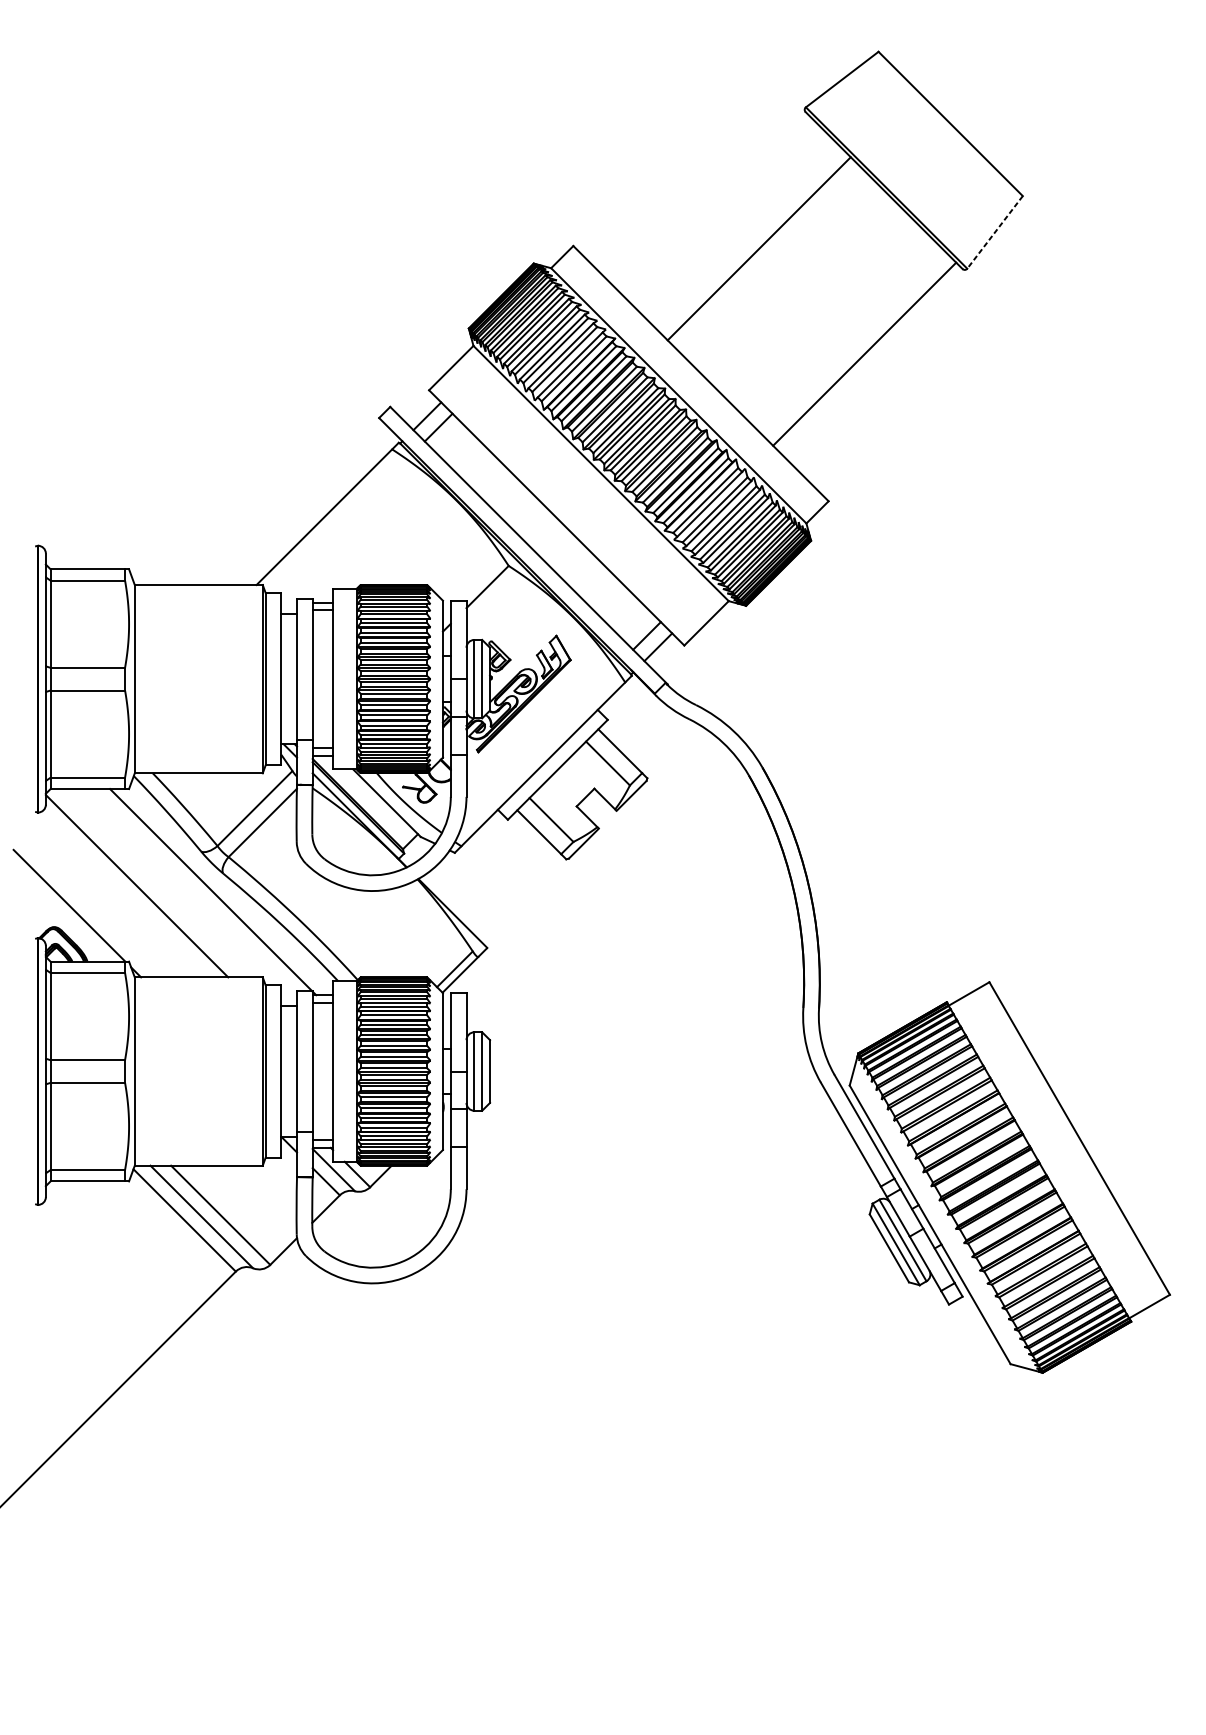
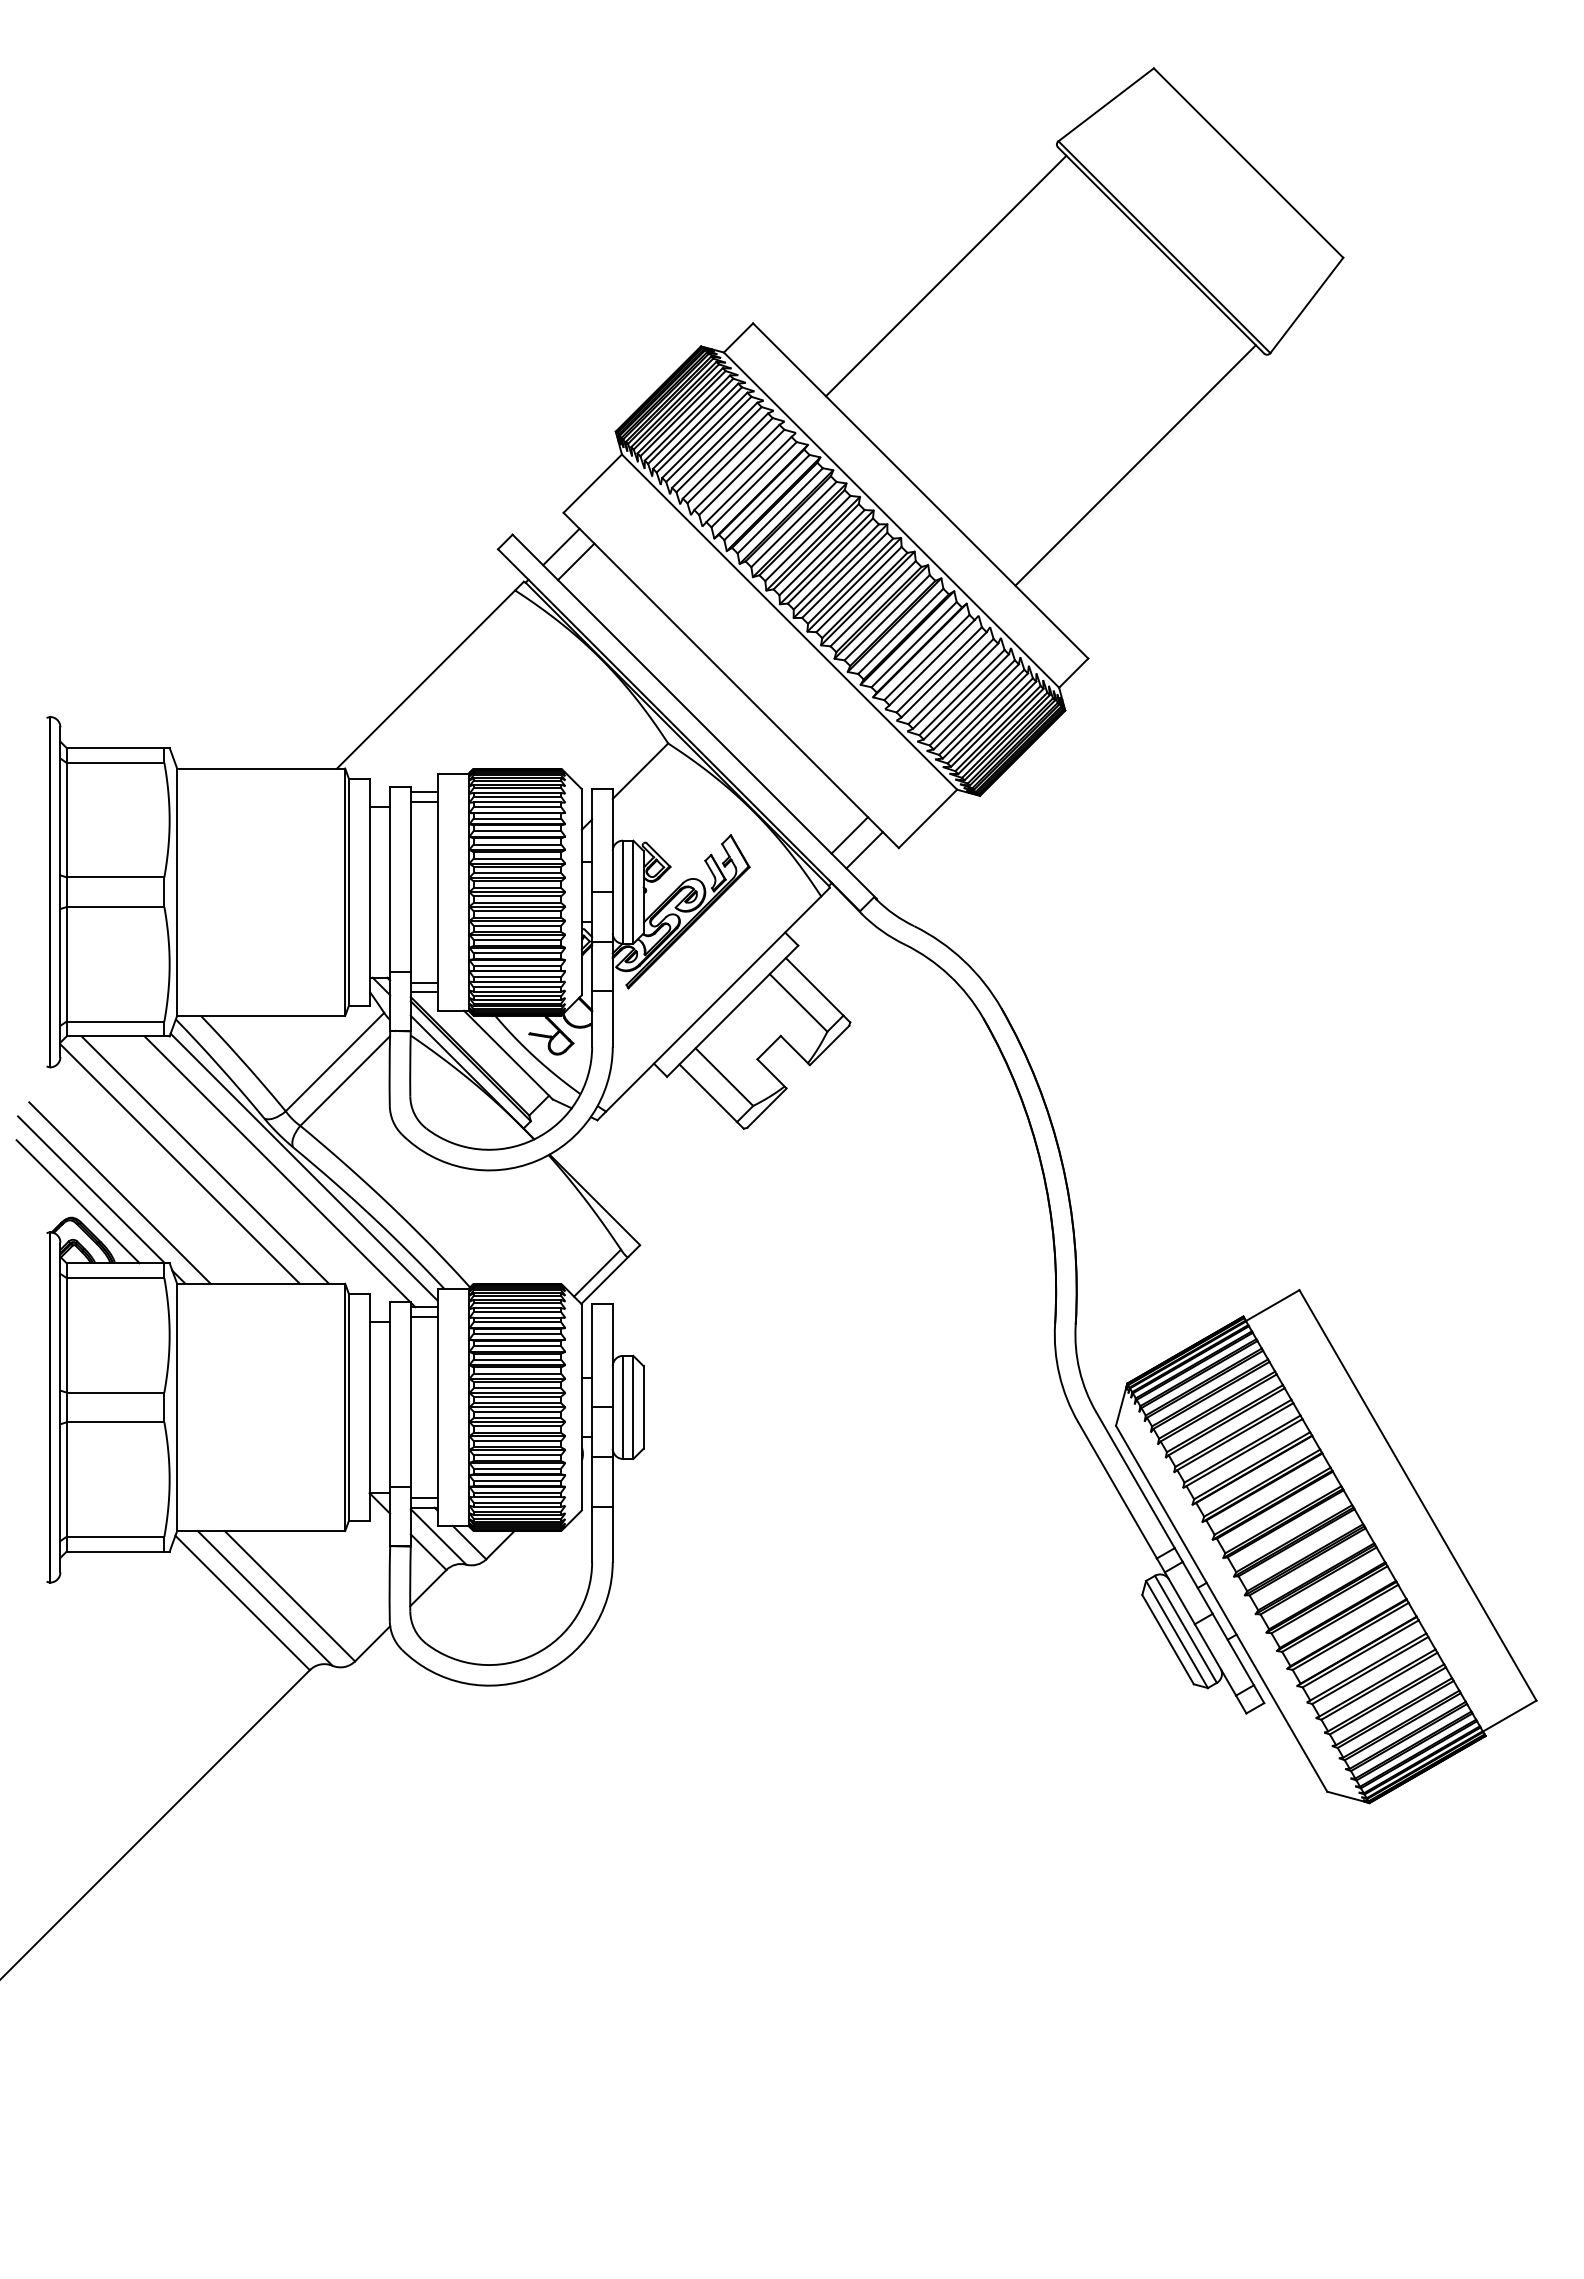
line: (994, 232) -> (1306, 305), dashed -> solid
line: (758, 248) -> (945, 275), moved
line: (156, 882) -> (205, 1159), added
line: (231, 888) -> (303, 1166), added
line: (90, 907) -> (119, 1192), added
line: (58, 914) -> (77, 1201), added

